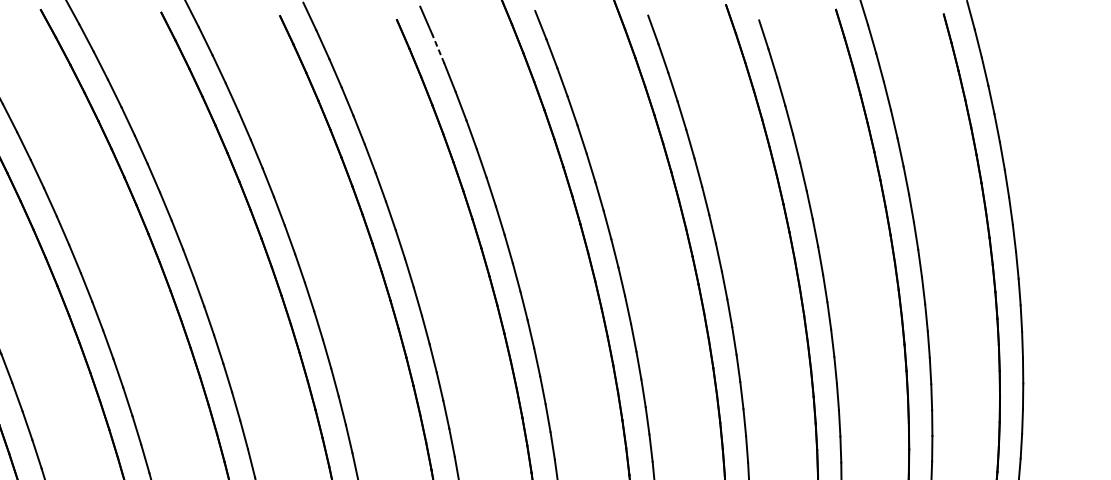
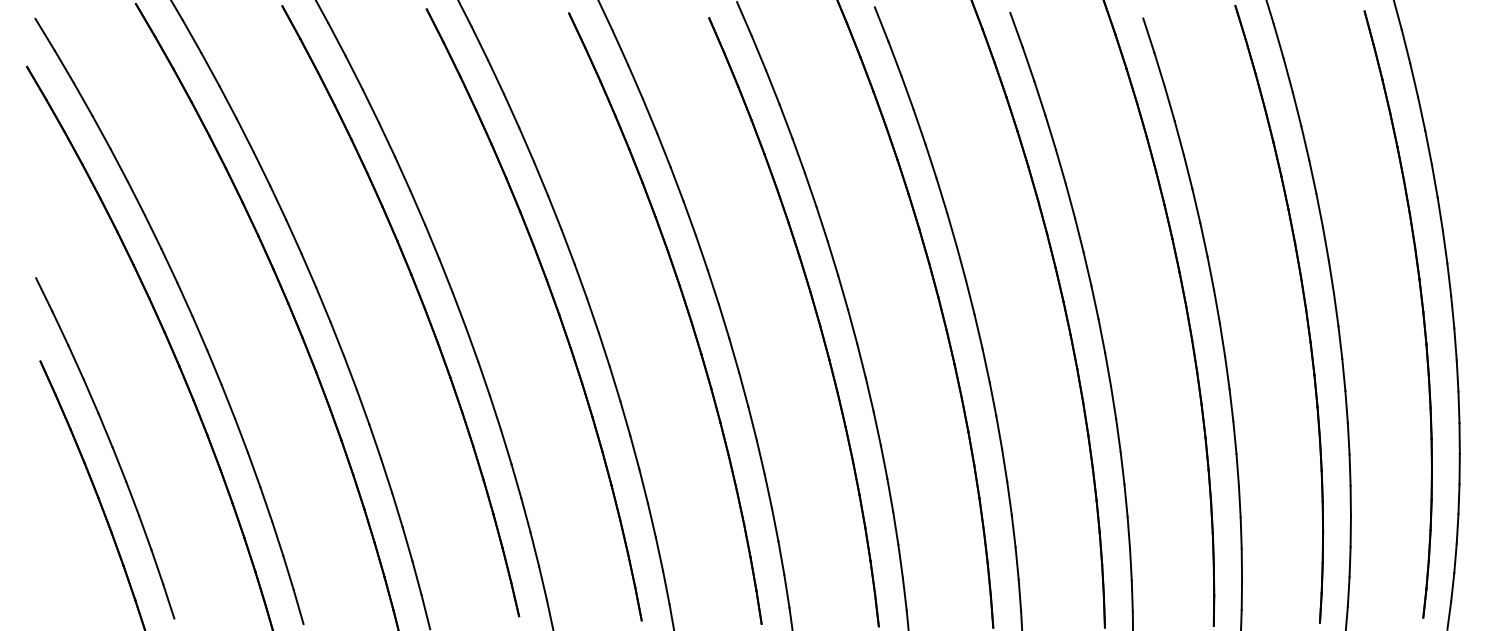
line: (438, 48) -> (758, 52), dashed -> solid

